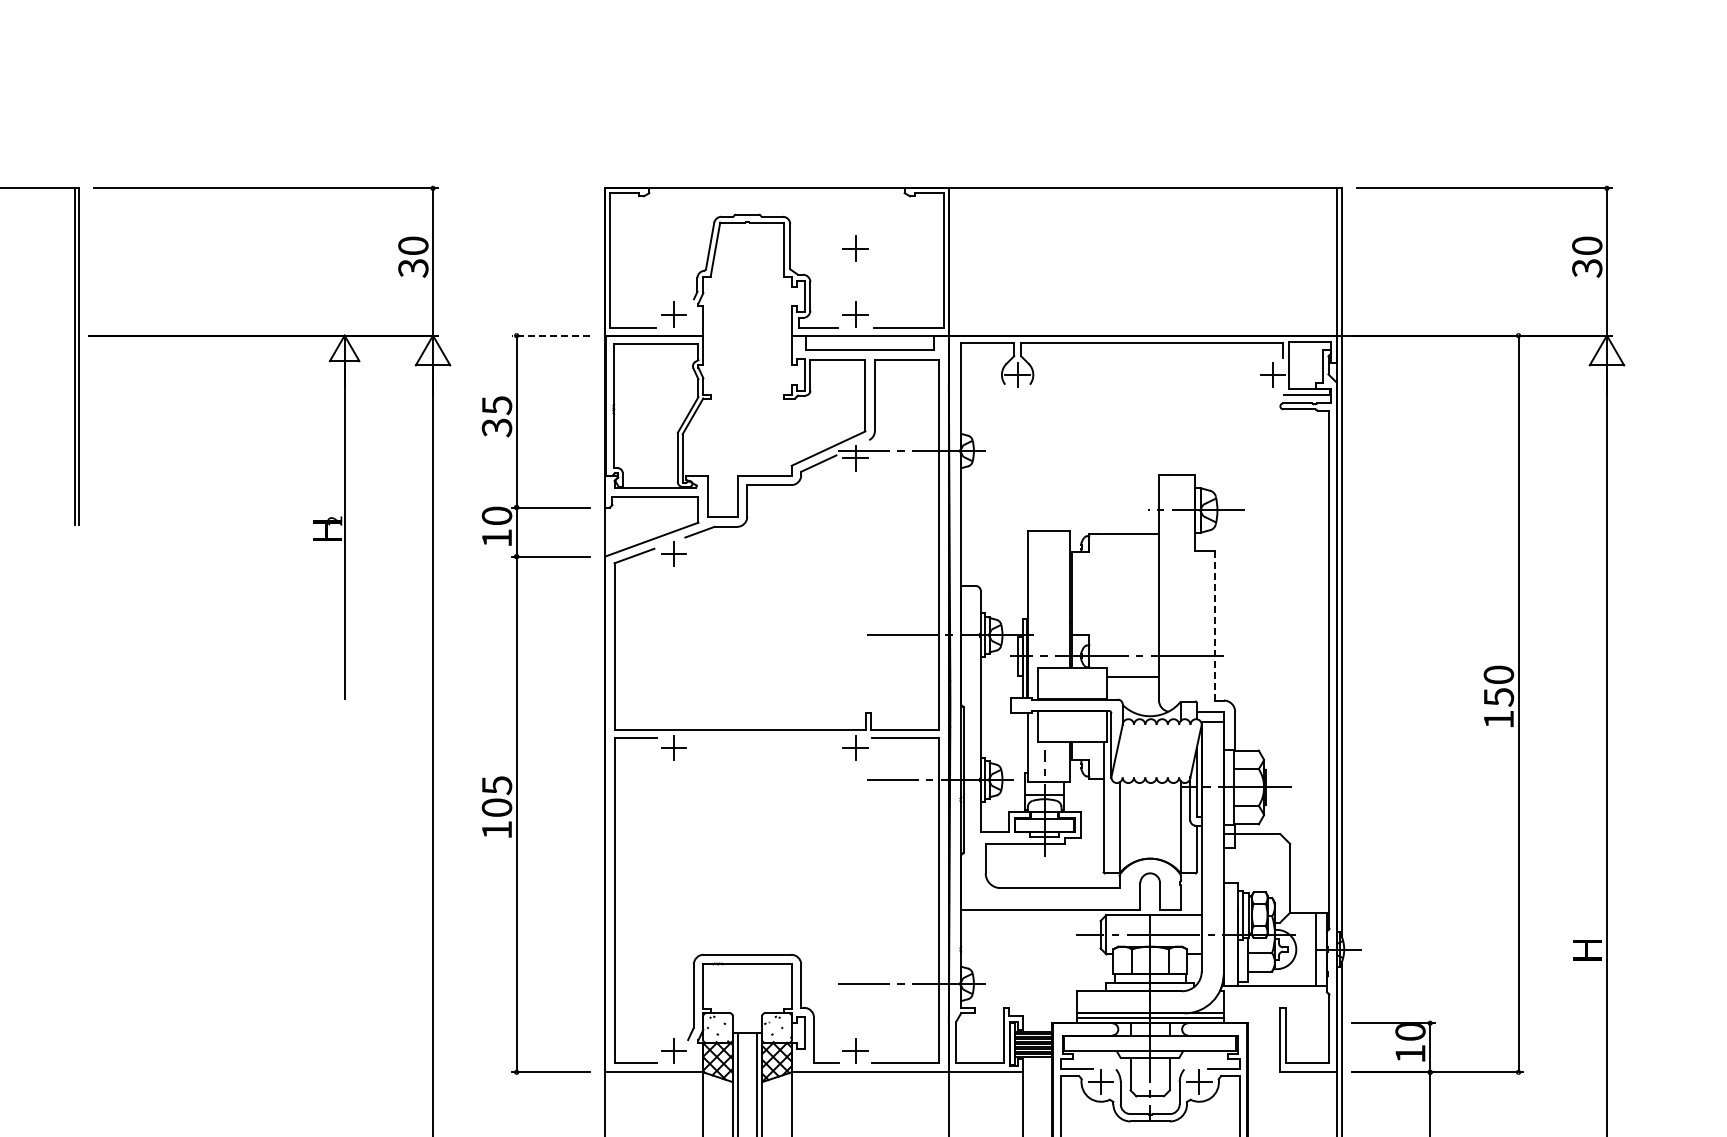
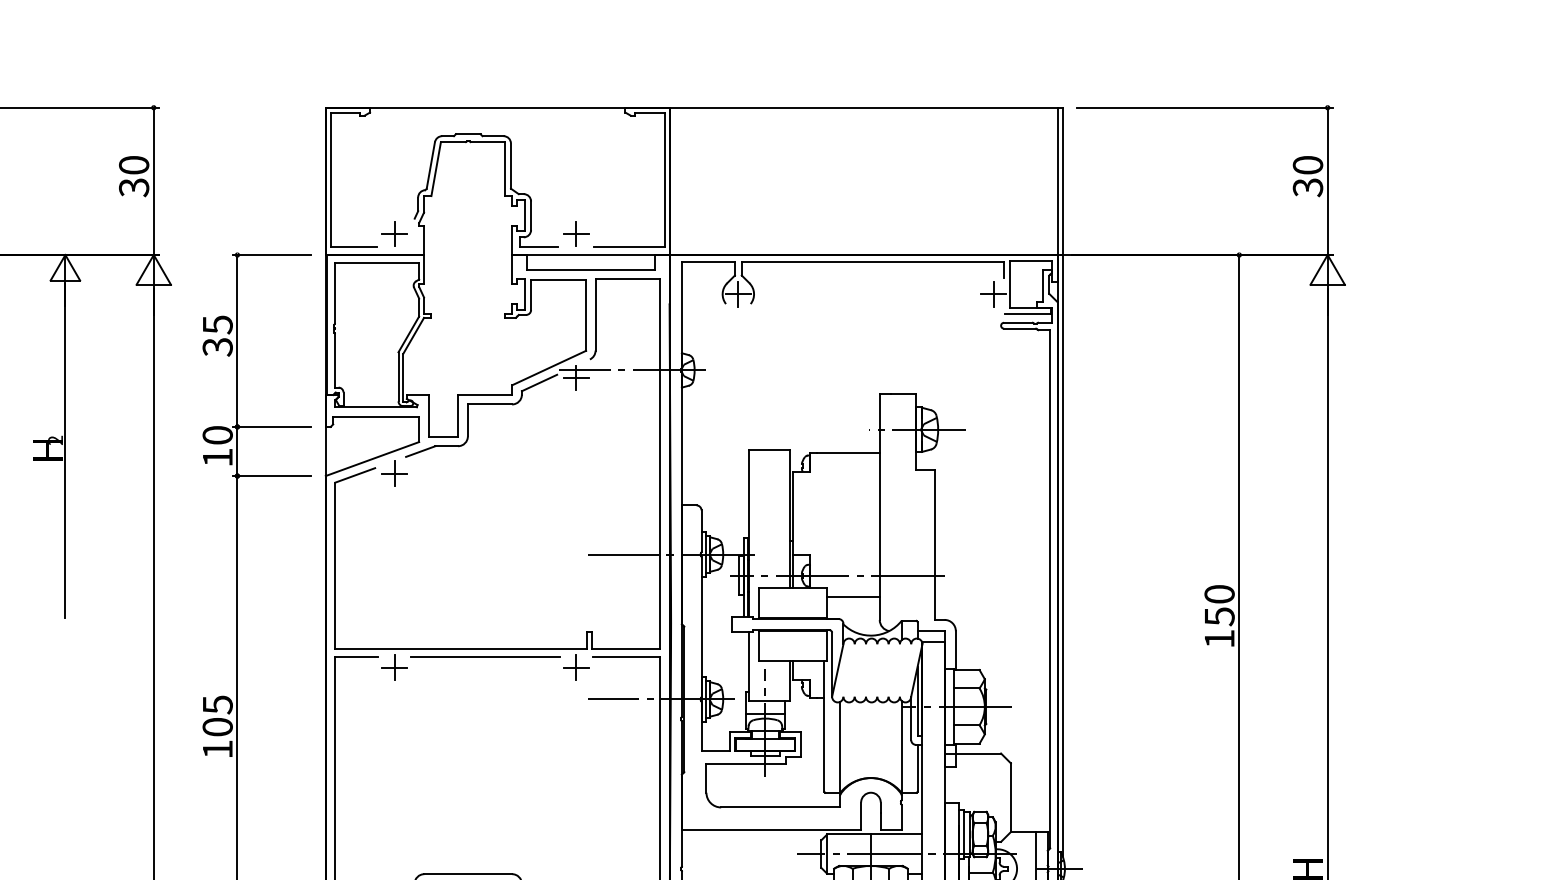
part: (855, 248) -> (576, 167), removed
line: (550, 335) -> (271, 254), dashed -> solid
line: (1214, 625) -> (935, 544), dashed -> solid
line: (764, 738) -> (485, 657), added

